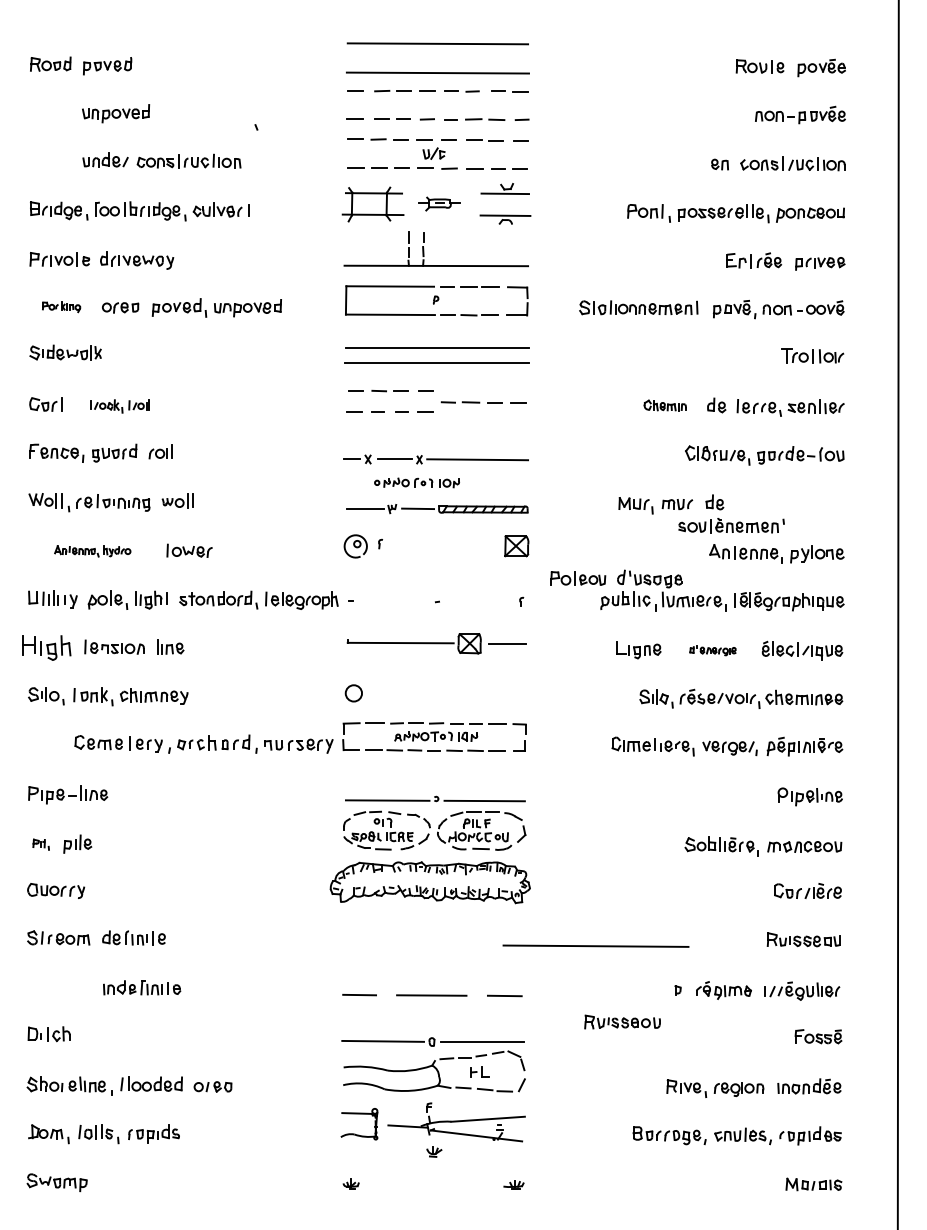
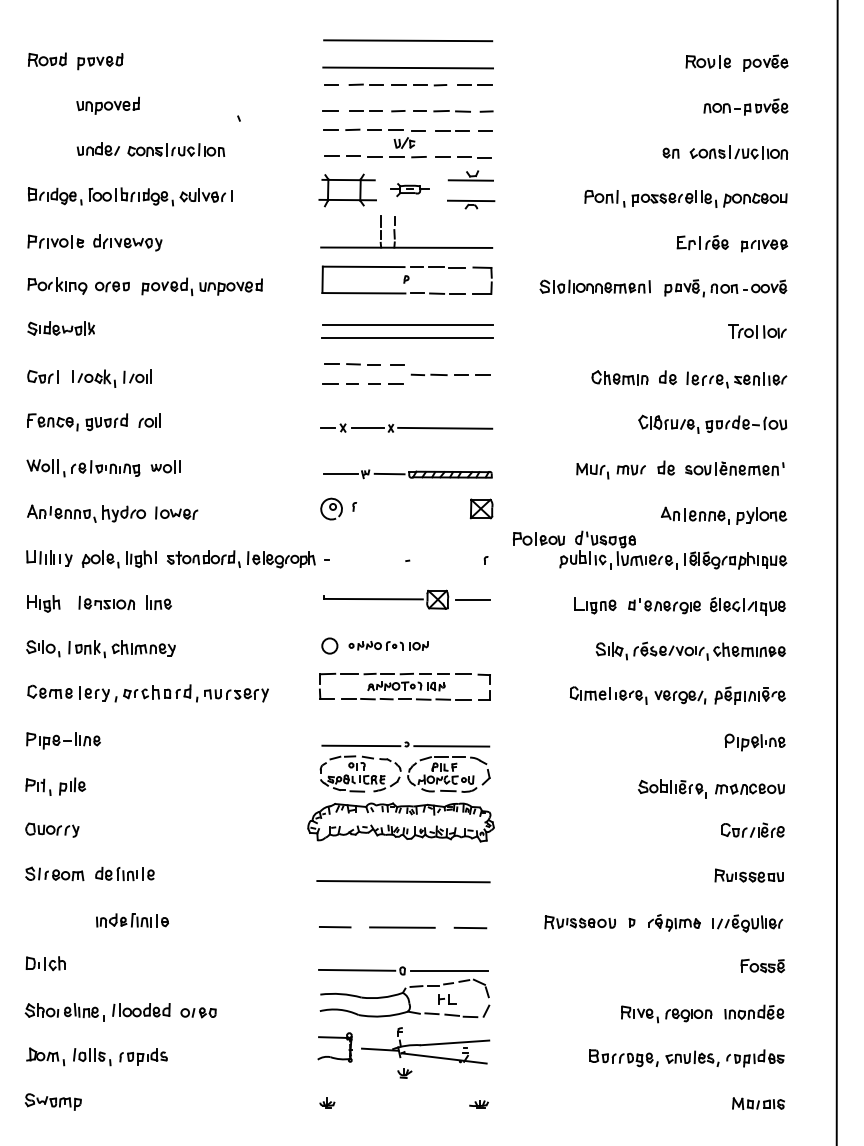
part: (61, 306) -> (57, 285), size x1.67
part: (664, 405) -> (619, 377), size x1.43
part: (119, 406) -> (111, 378), size x1.43
part: (416, 482) -> (388, 645), moved
part: (731, 525) -> (734, 468), moved
part: (92, 551) -> (86, 513), size x1.67
part: (46, 647) -> (43, 603), size x0.71
part: (712, 650) -> (664, 606), size x1.67
part: (203, 744) -> (147, 693), moved
part: (41, 844) -> (38, 786), size x1.67
line: (596, 946) -> (403, 881), moved
part: (621, 1022) -> (579, 922), moved

